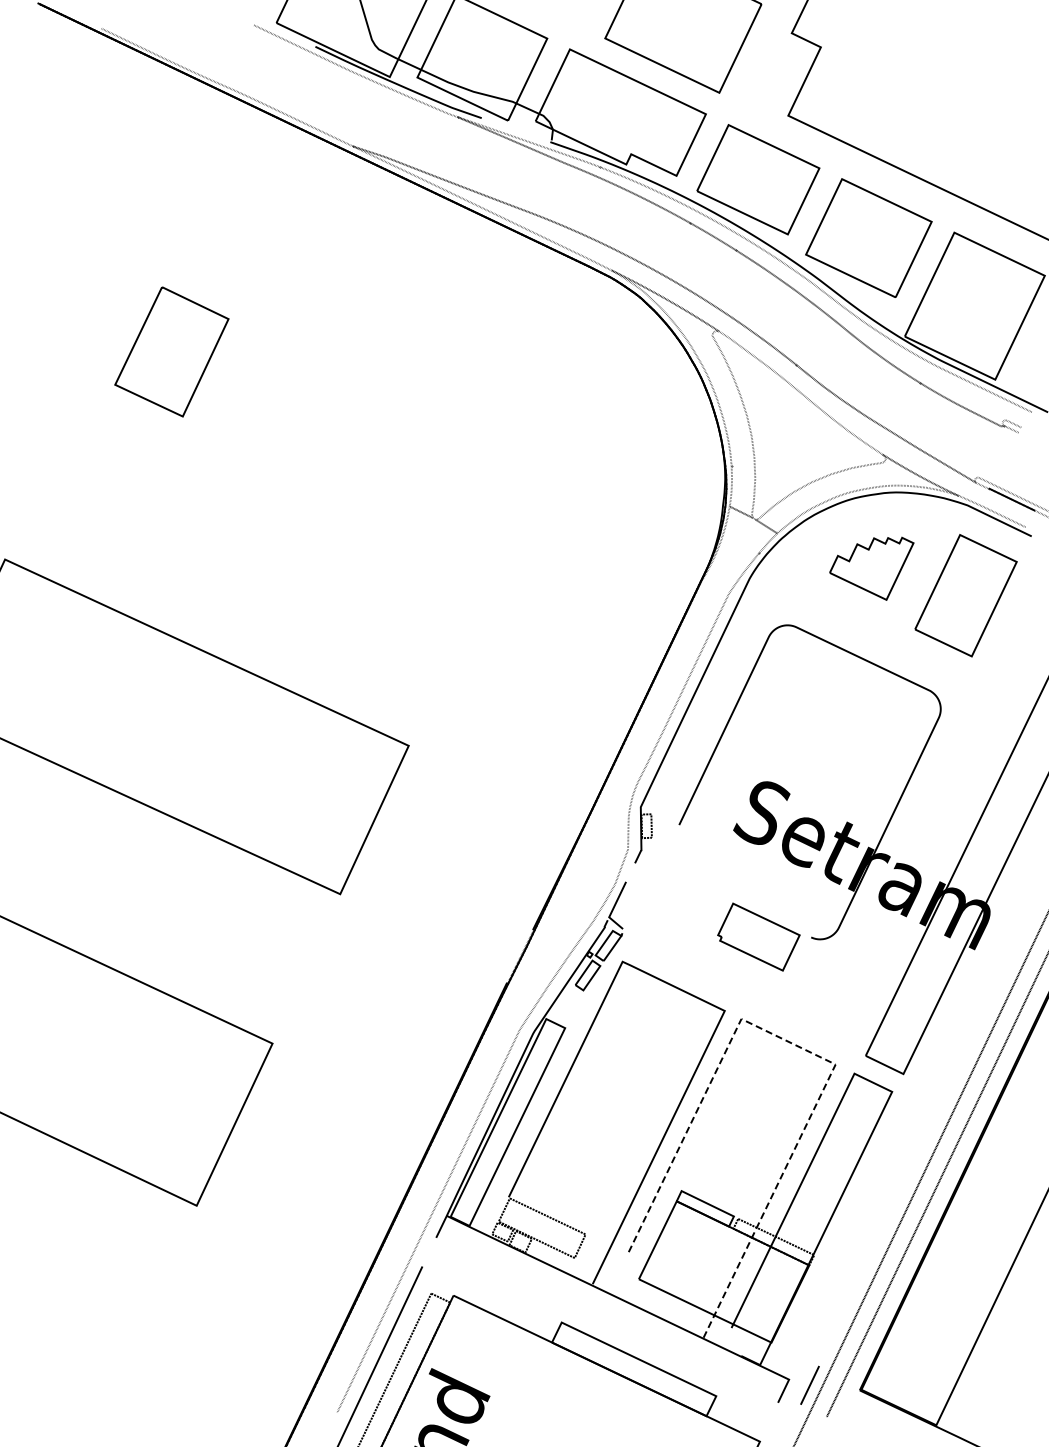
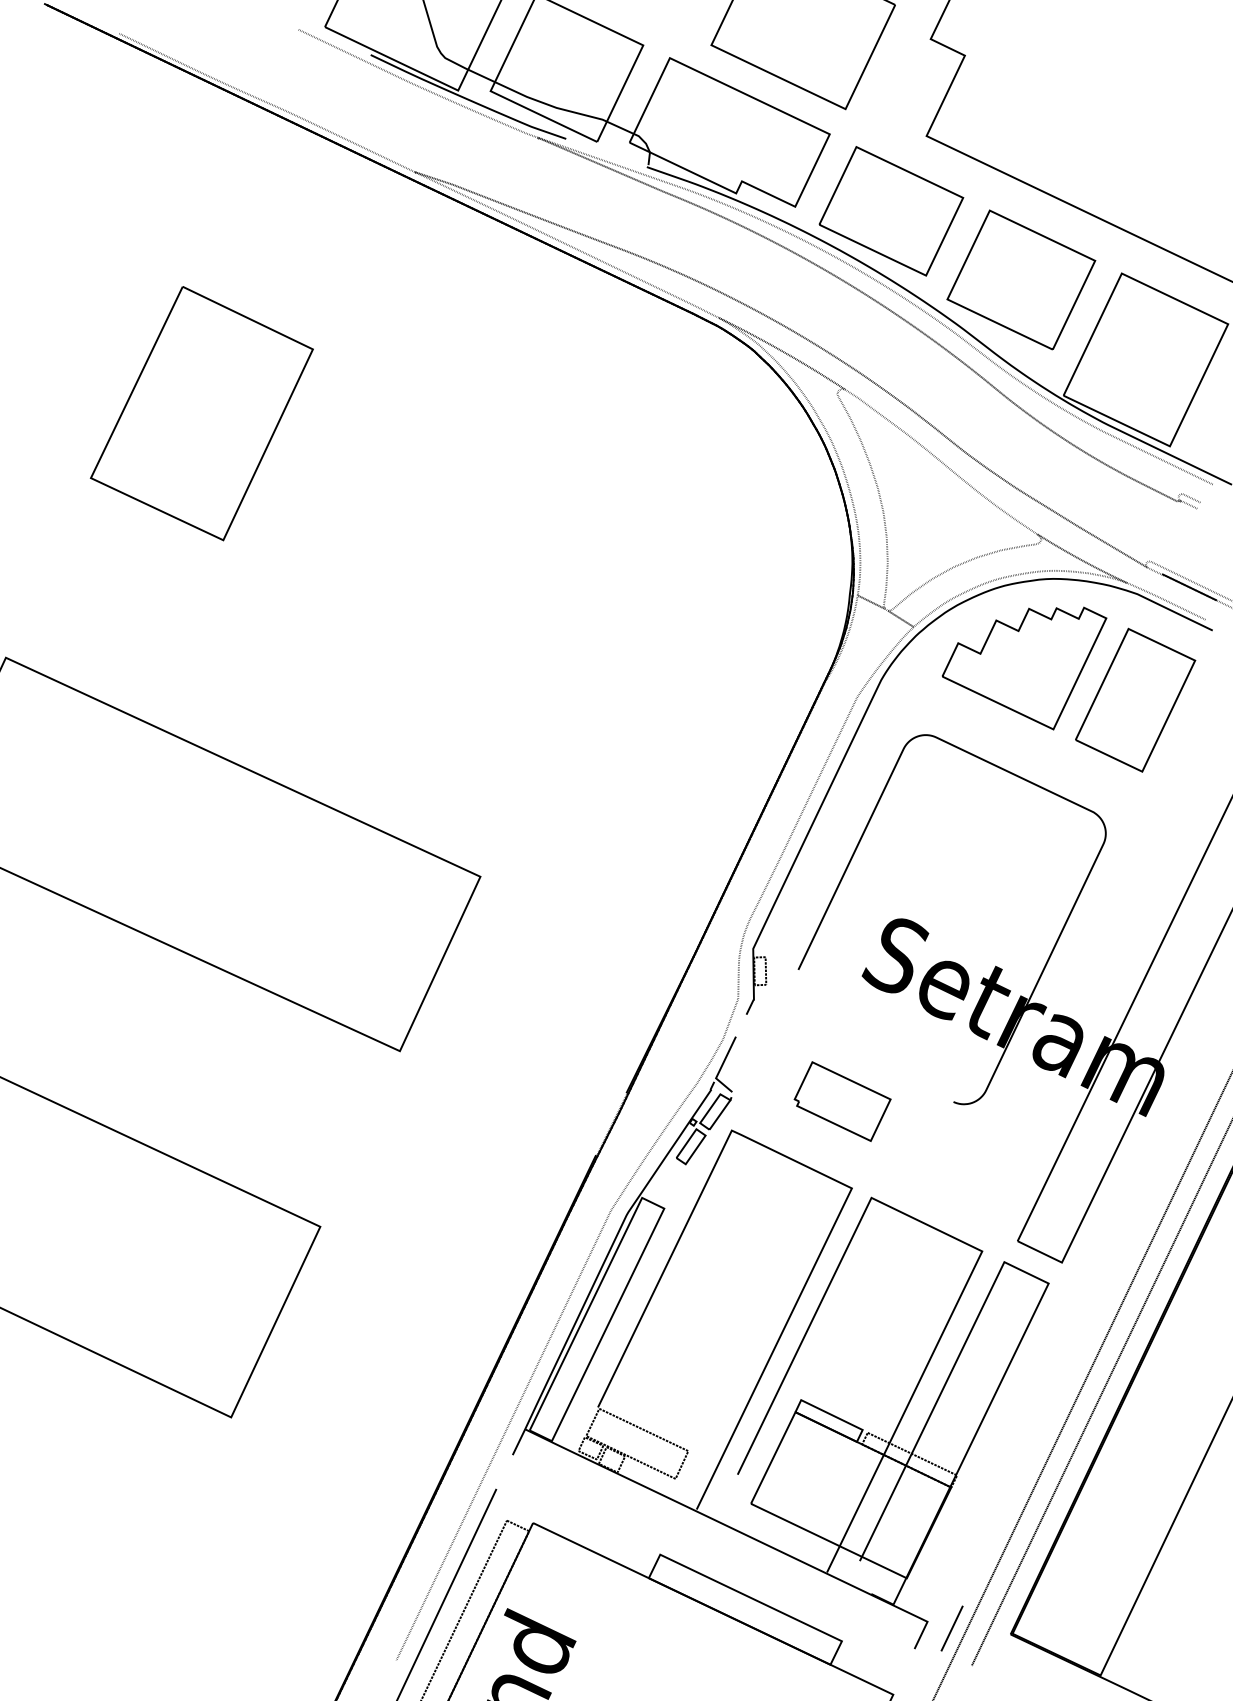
part: (171, 351) -> (201, 413), size x1.67
part: (871, 568) -> (1024, 668), size x1.67
part: (758, 936) -> (842, 1100), moved
line: (806, 1050) -> (947, 1234), dashed -> solid

